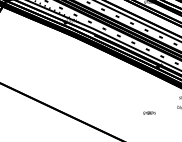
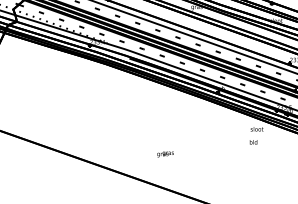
text: (149, 113) -> (165, 154), moved

